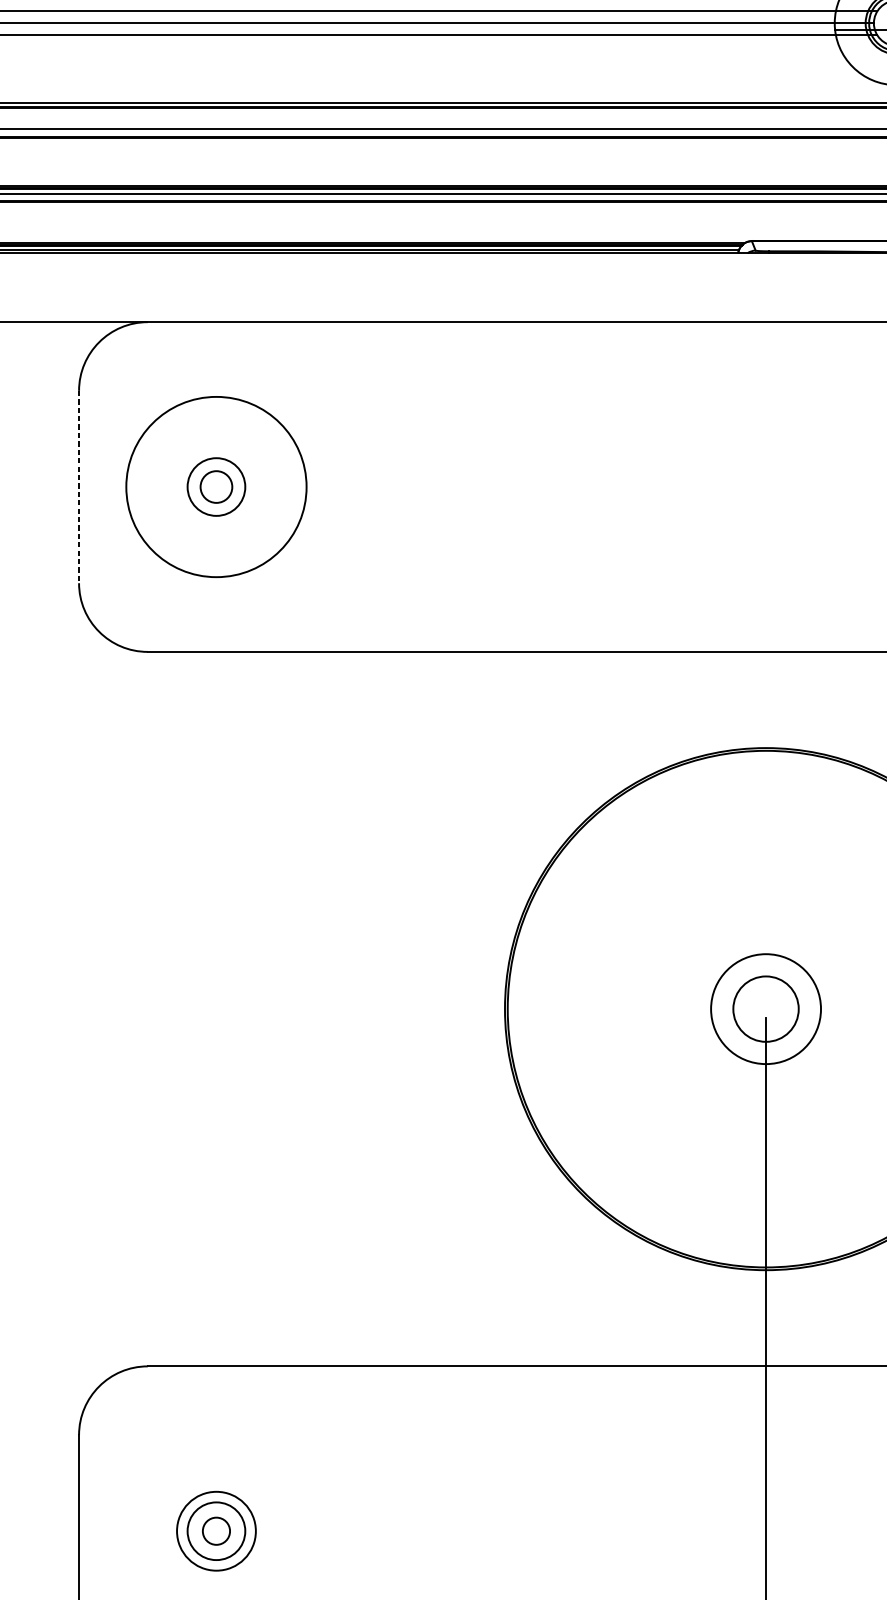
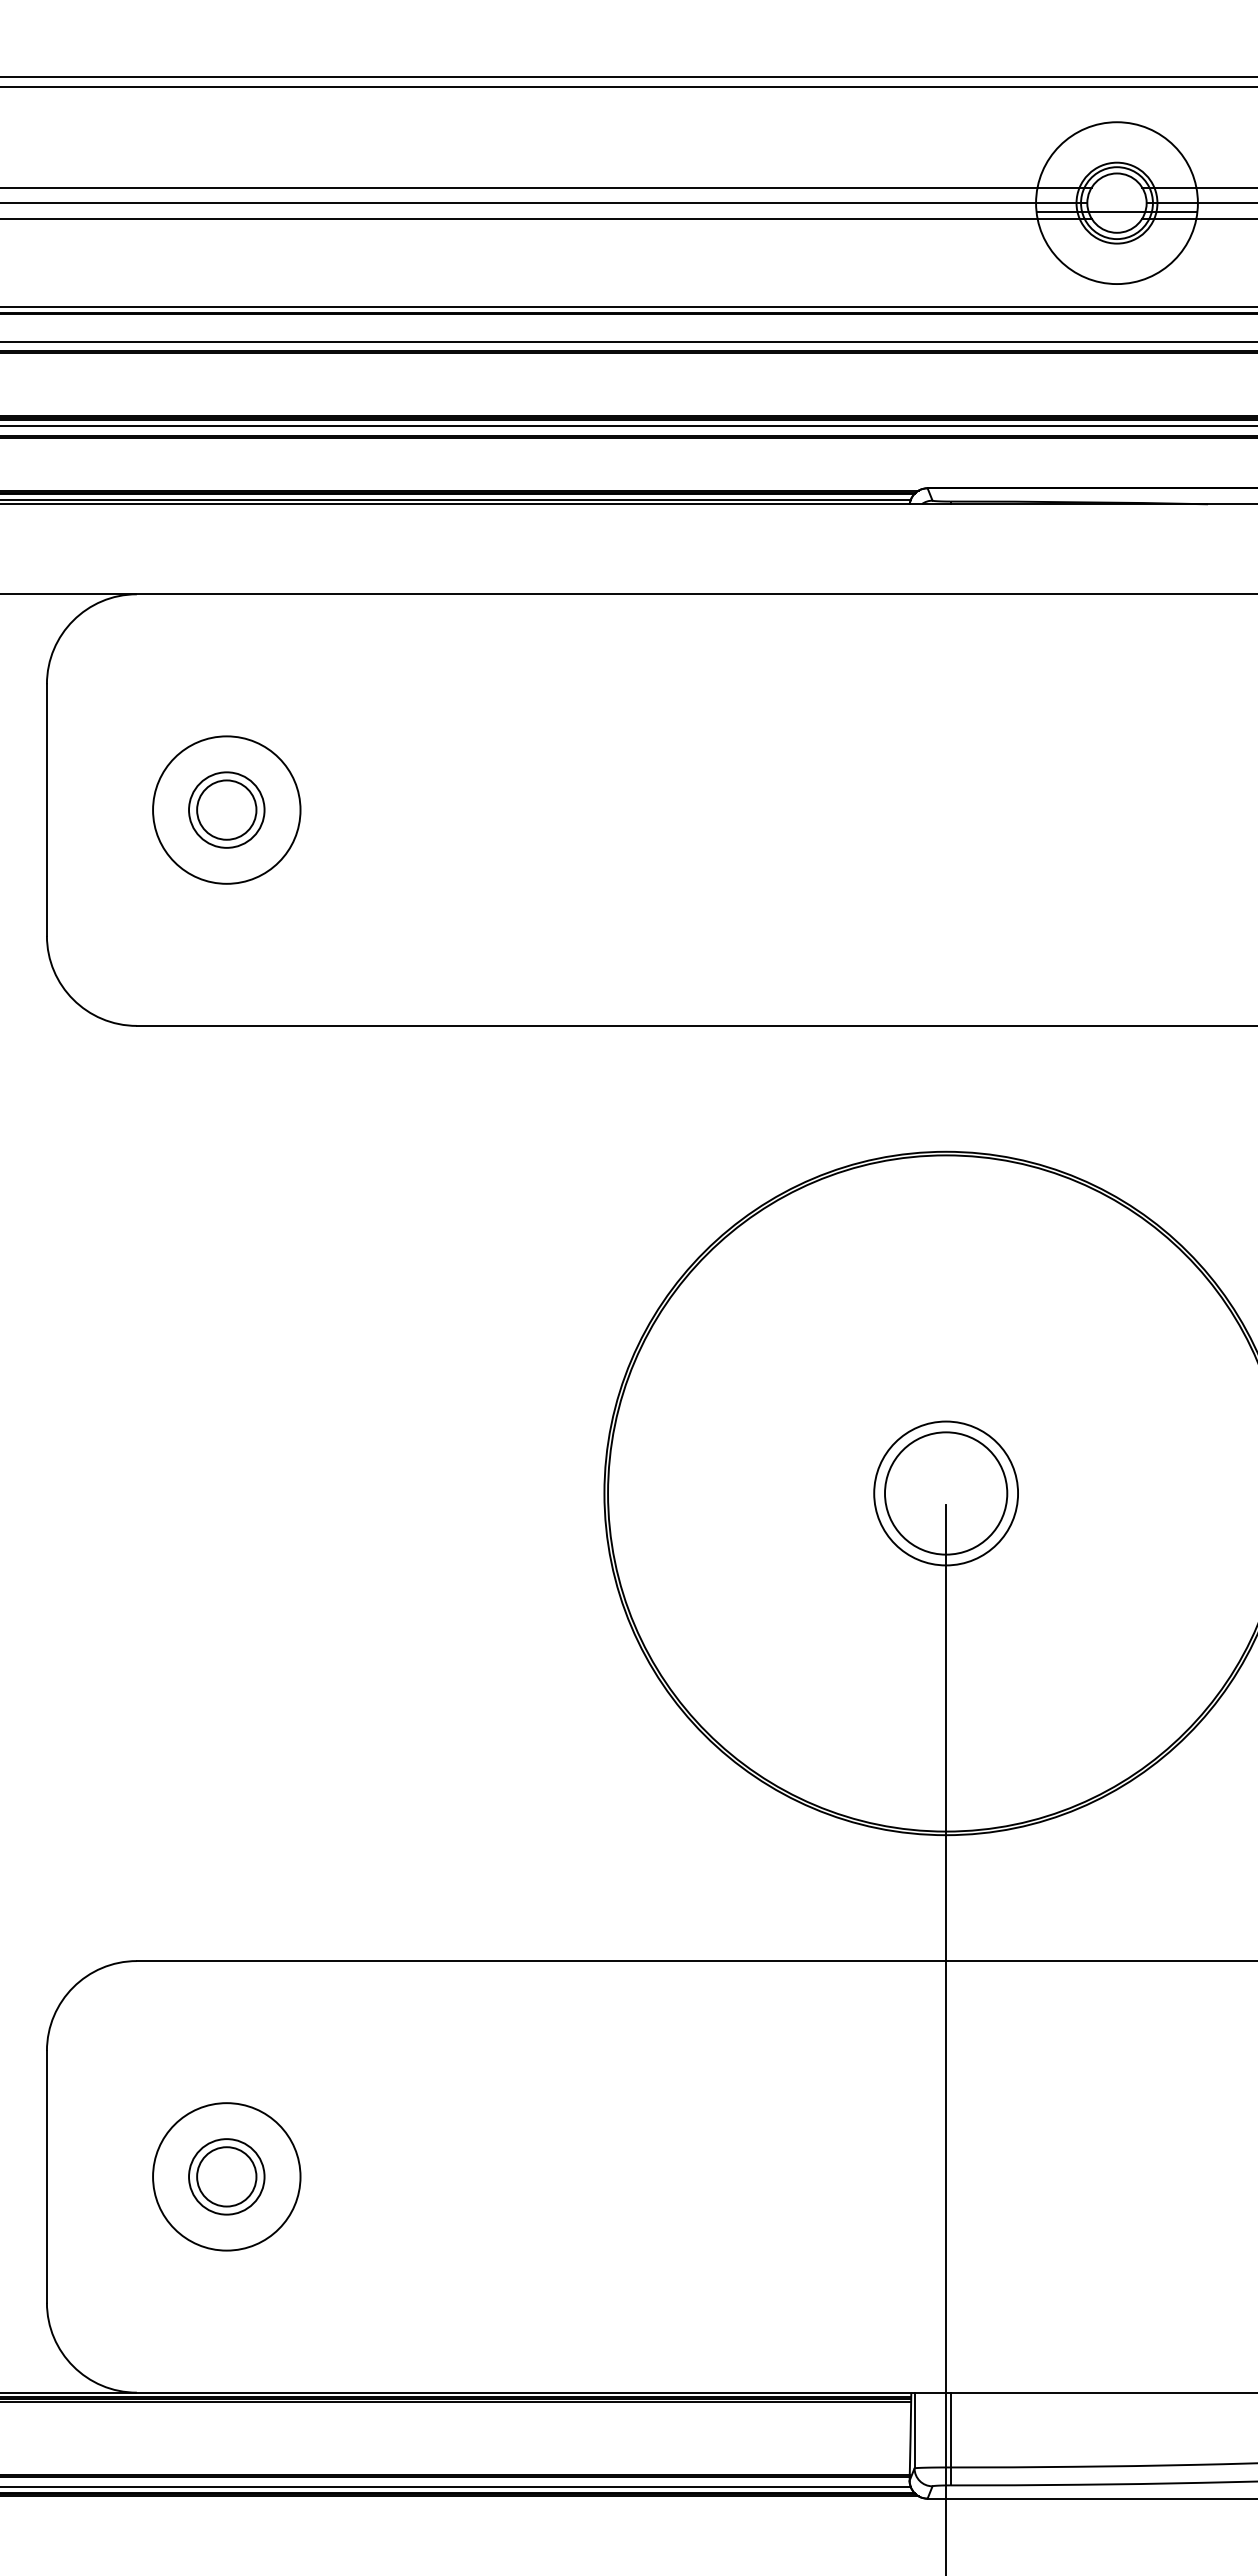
circle: (216, 486) -> (226, 809), size x0.62
circle: (216, 486) -> (226, 809), size x1.43
line: (78, 487) -> (46, 810), dashed -> solid
circle: (766, 1009) -> (946, 1493), size x1.43
circle: (216, 1530) -> (226, 2176), size x1.43
circle: (216, 1530) -> (226, 2176), size x1.67

